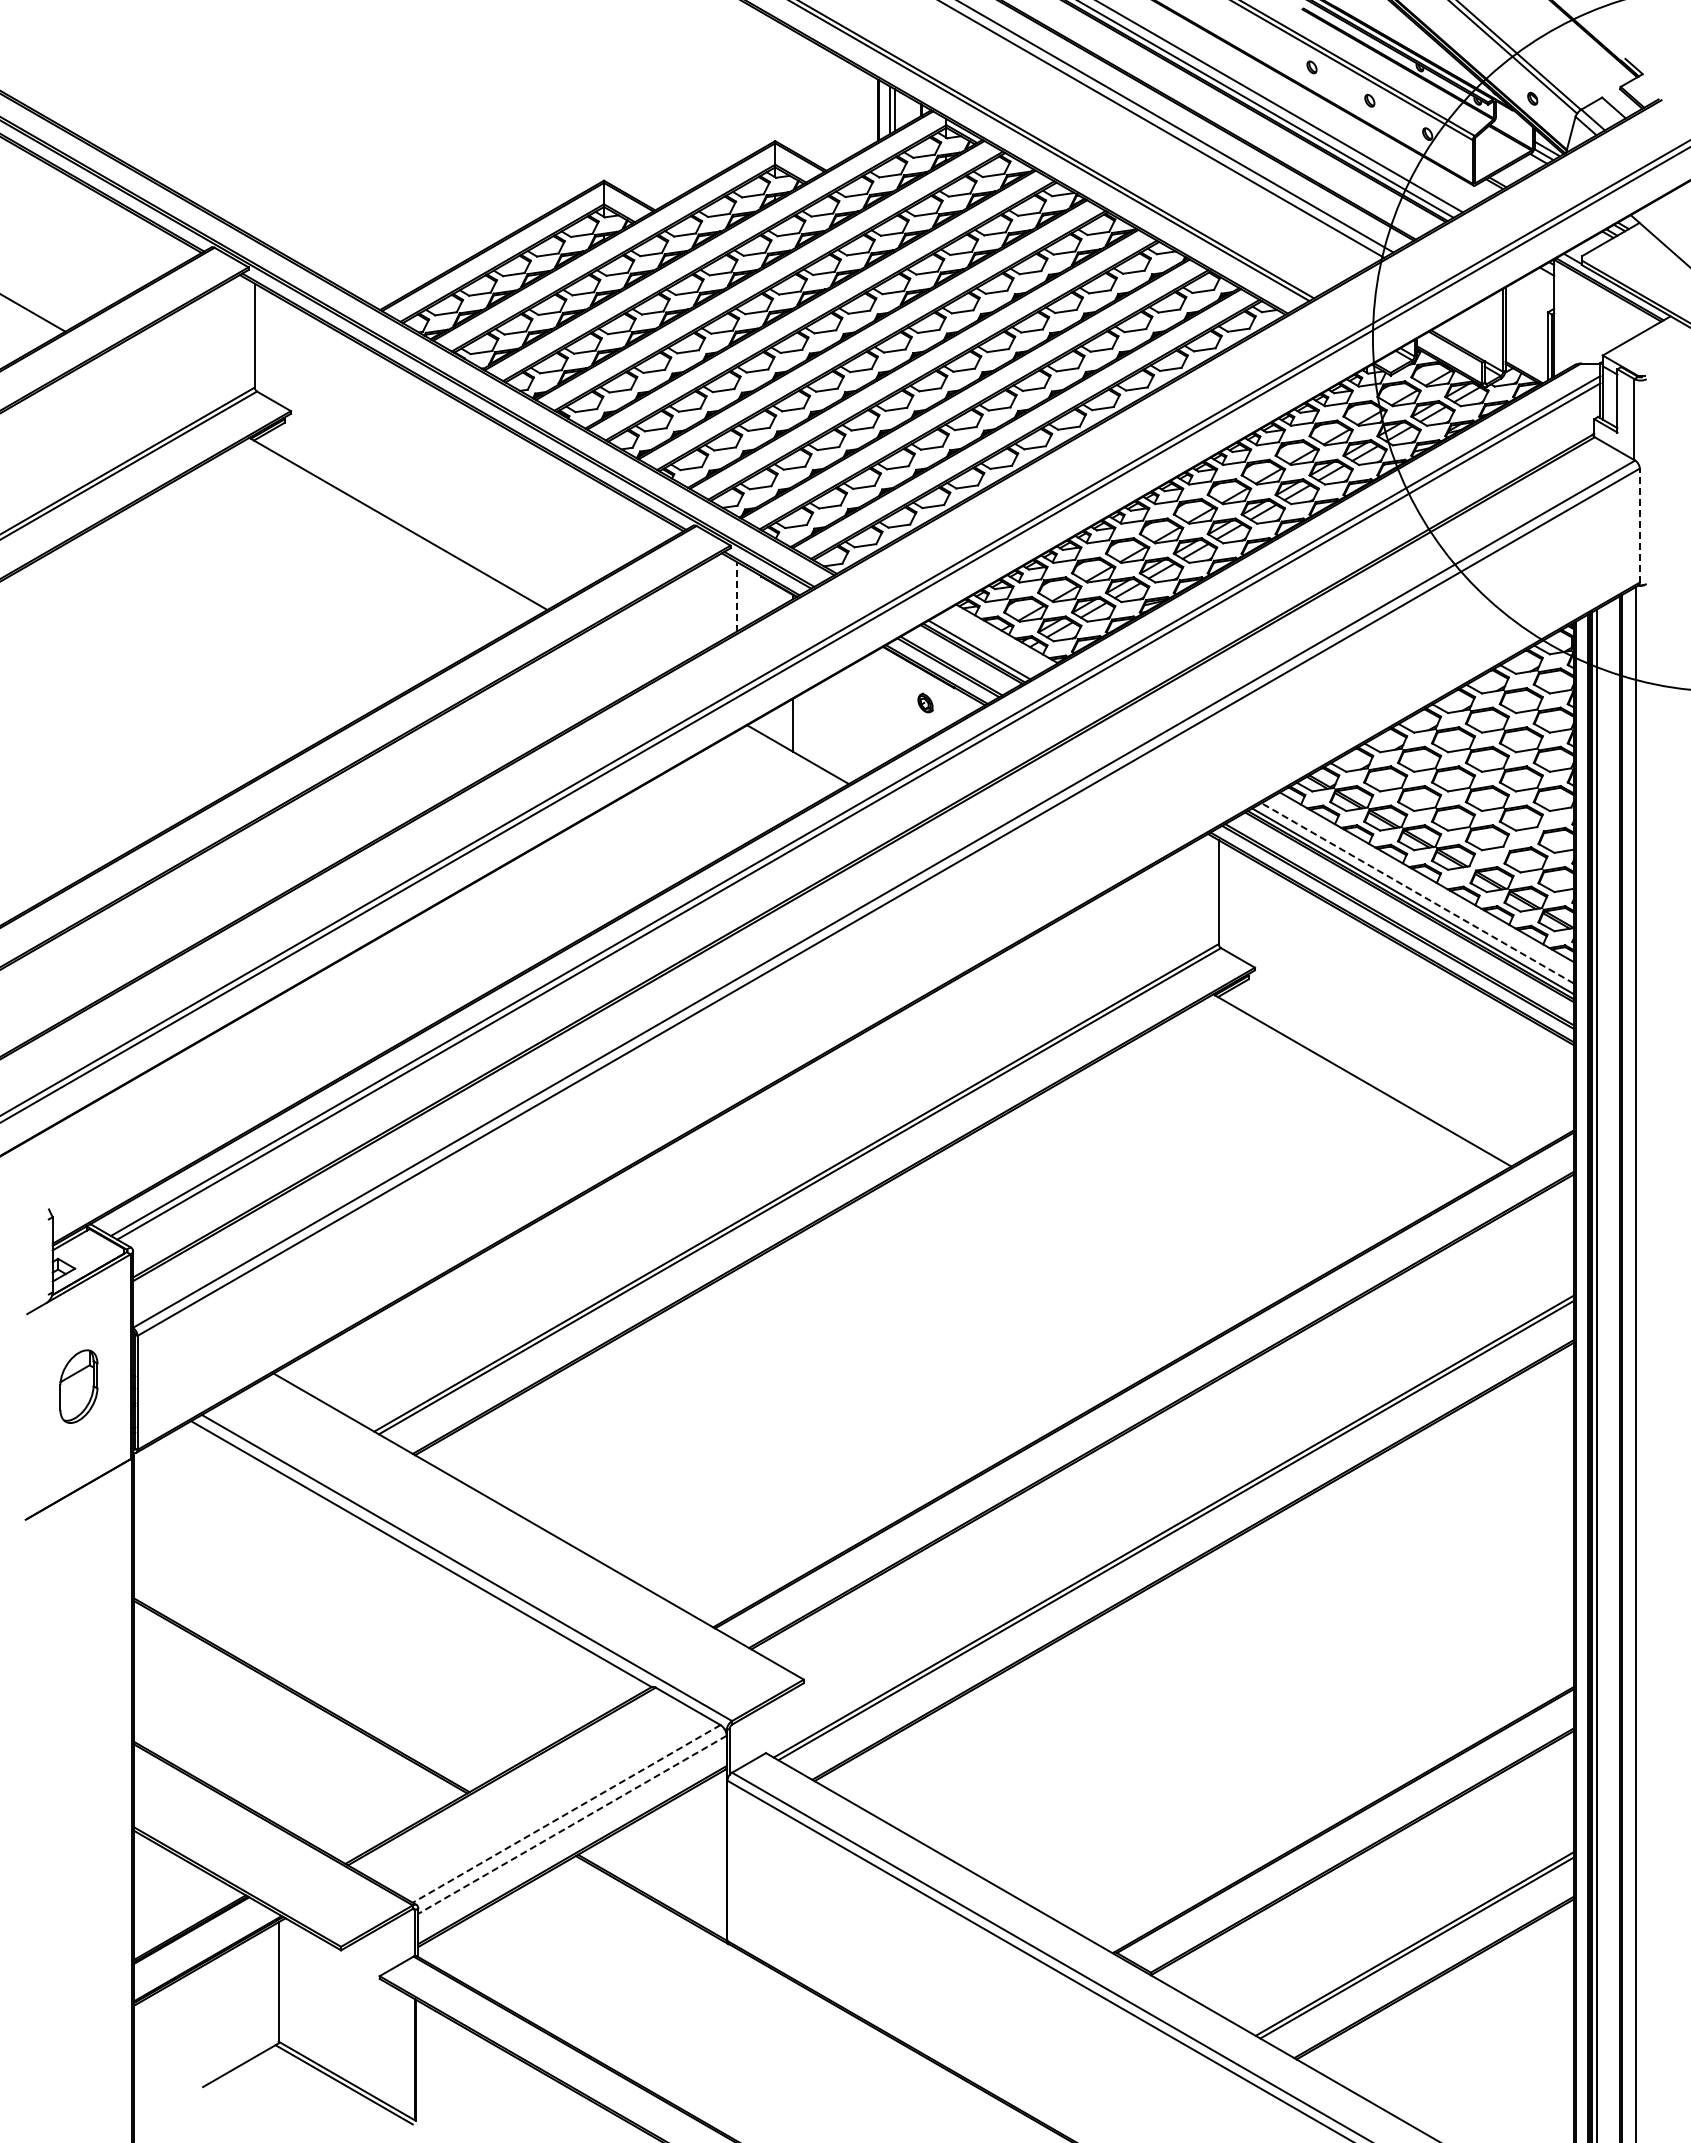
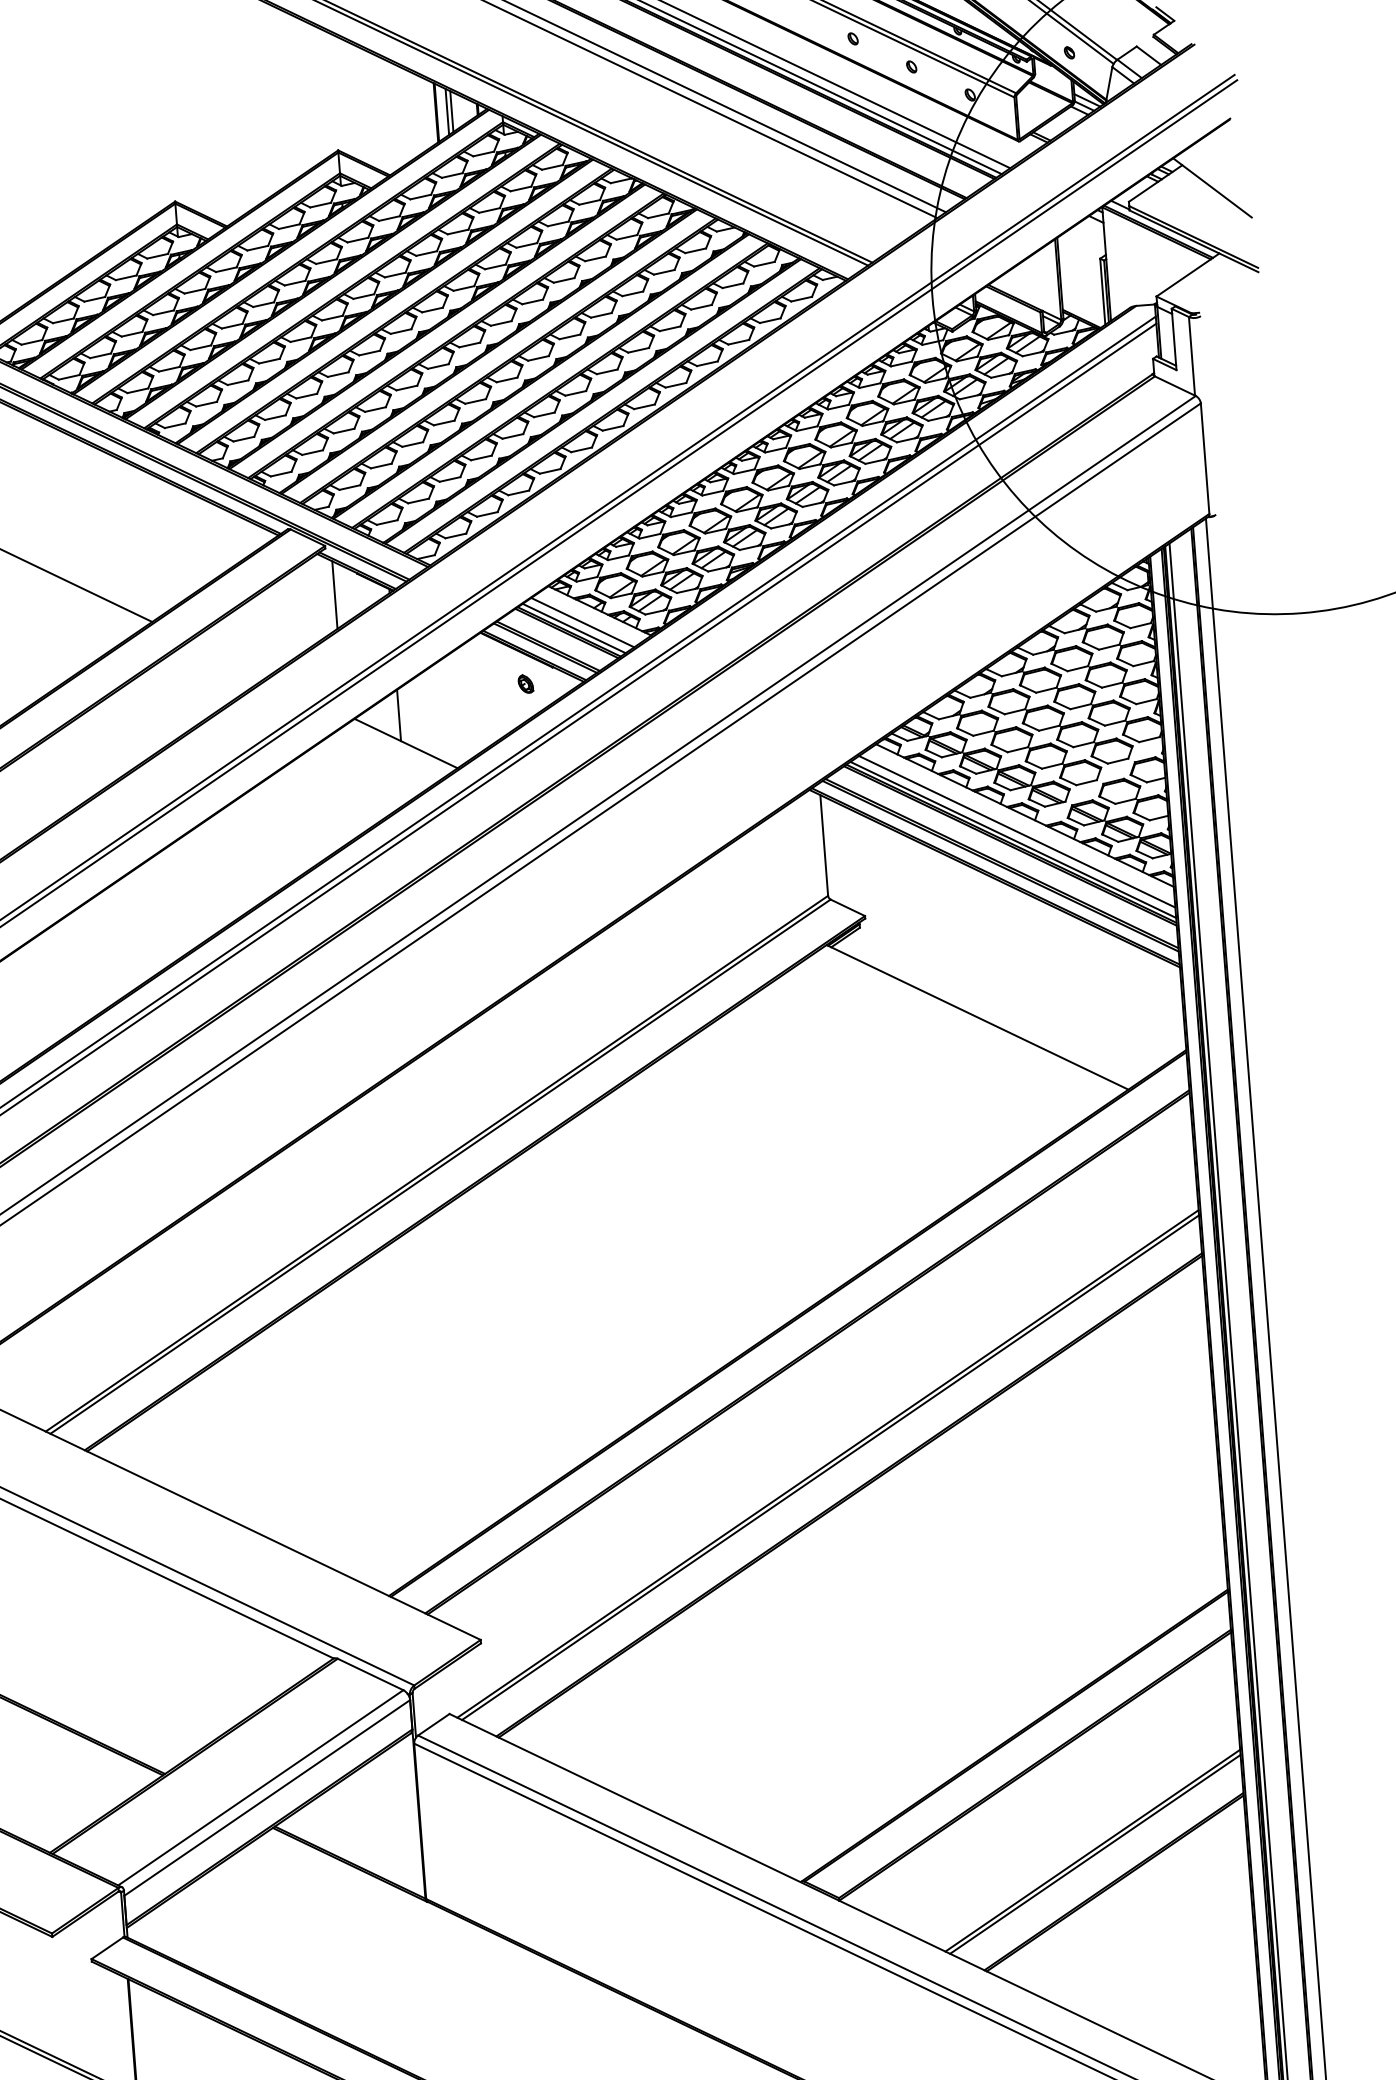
line: (1639, 525) -> (1204, 458), dashed -> solid
line: (736, 596) -> (334, 594), dashed -> solid
line: (988, 644) -> (582, 622), added
line: (1417, 893) -> (1017, 831), dashed -> solid
line: (566, 1813) -> (260, 1787), dashed -> solid
line: (572, 1825) -> (267, 1798), dashed -> solid

